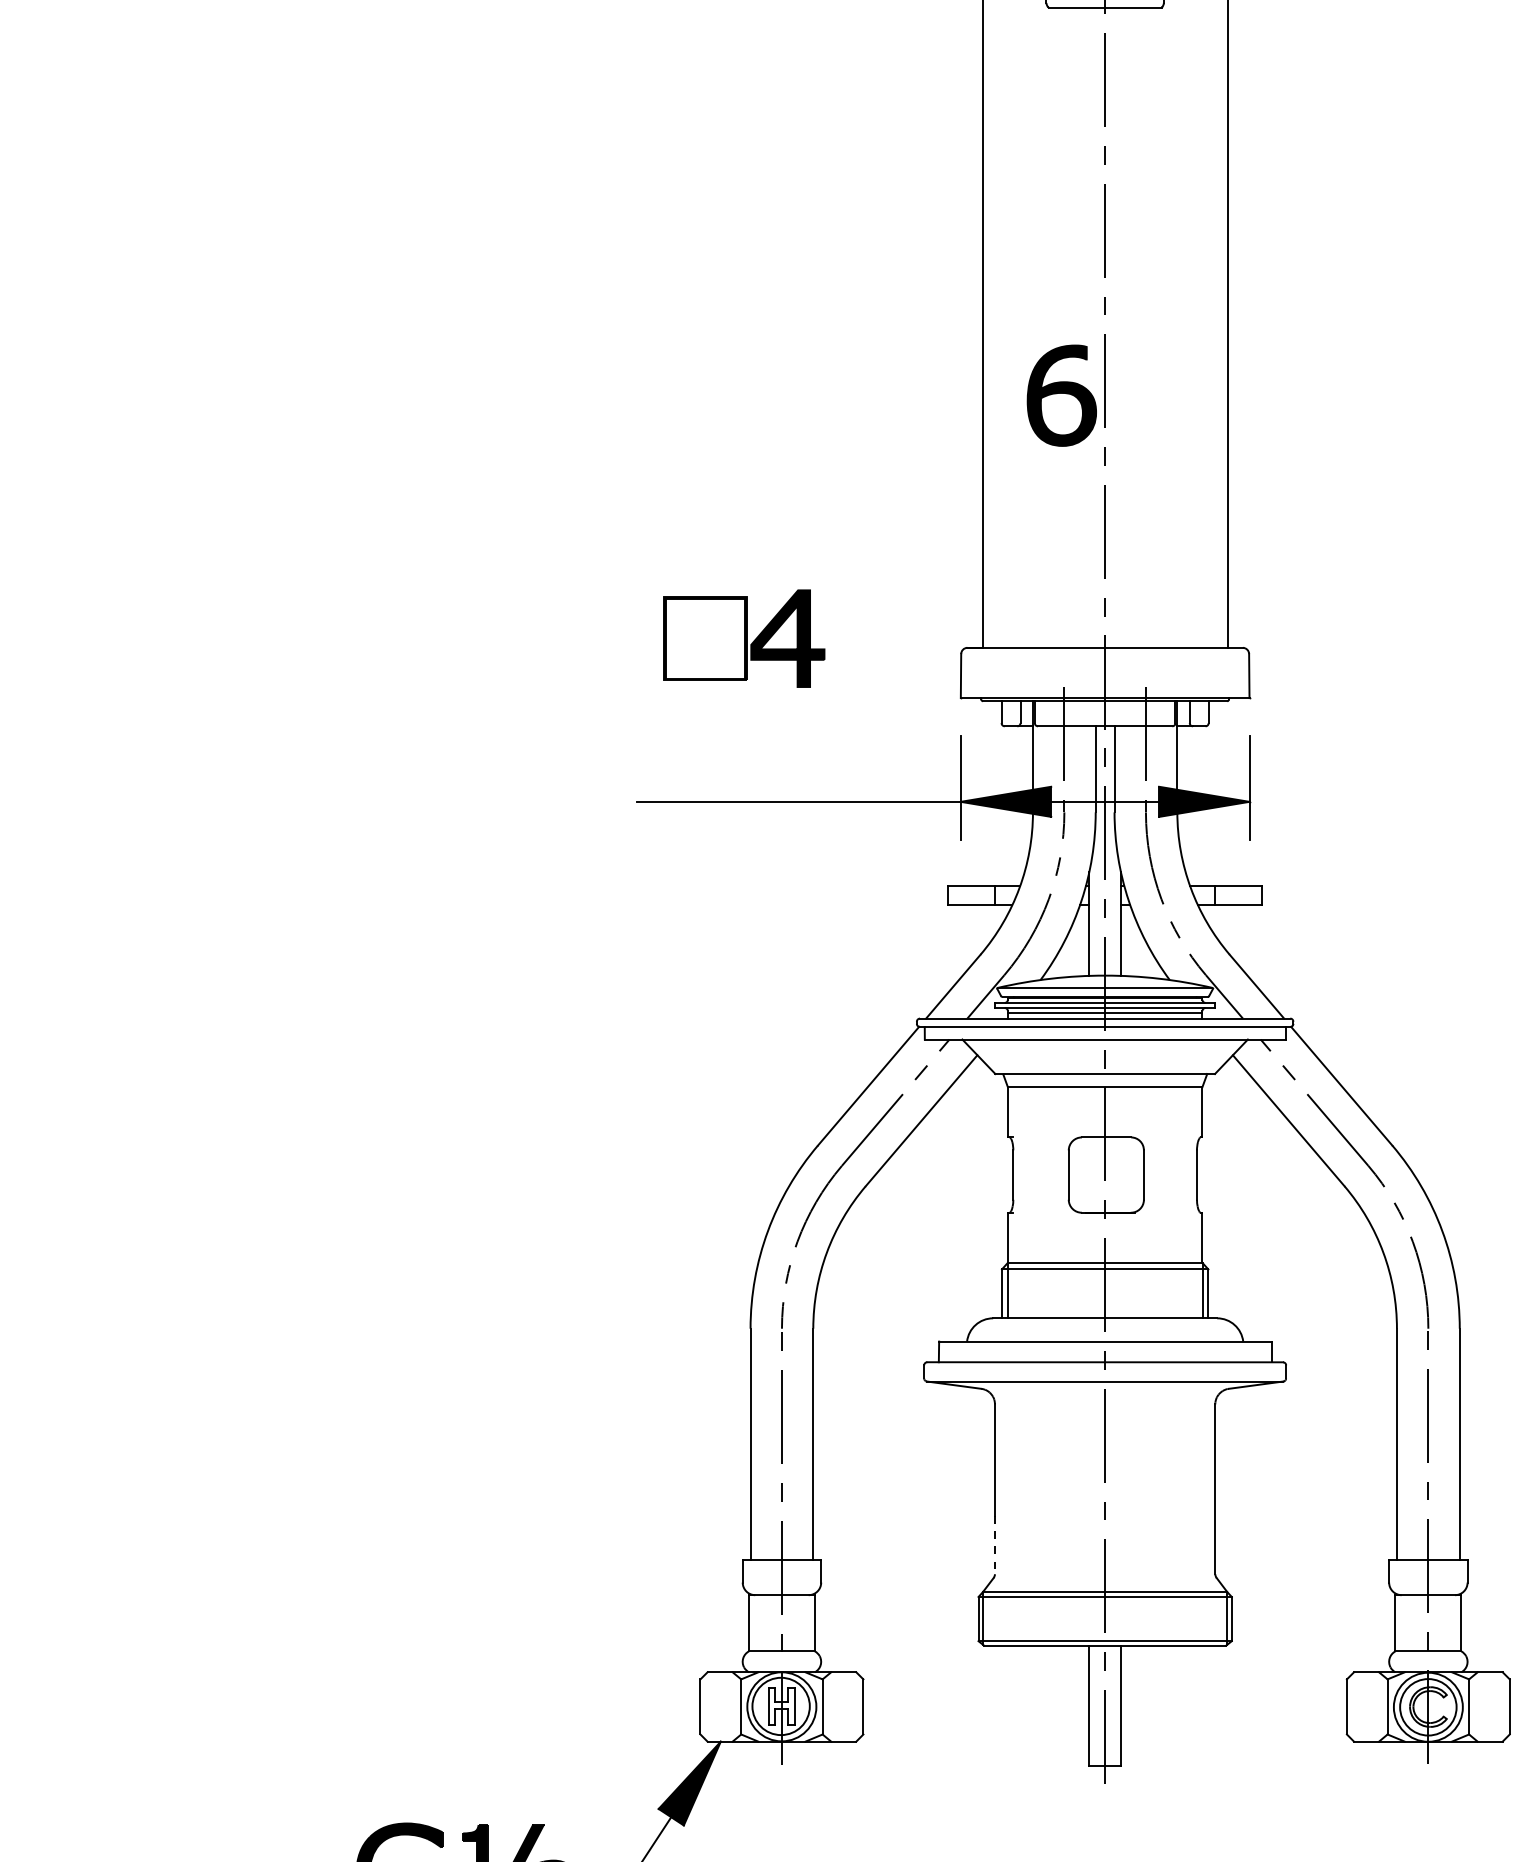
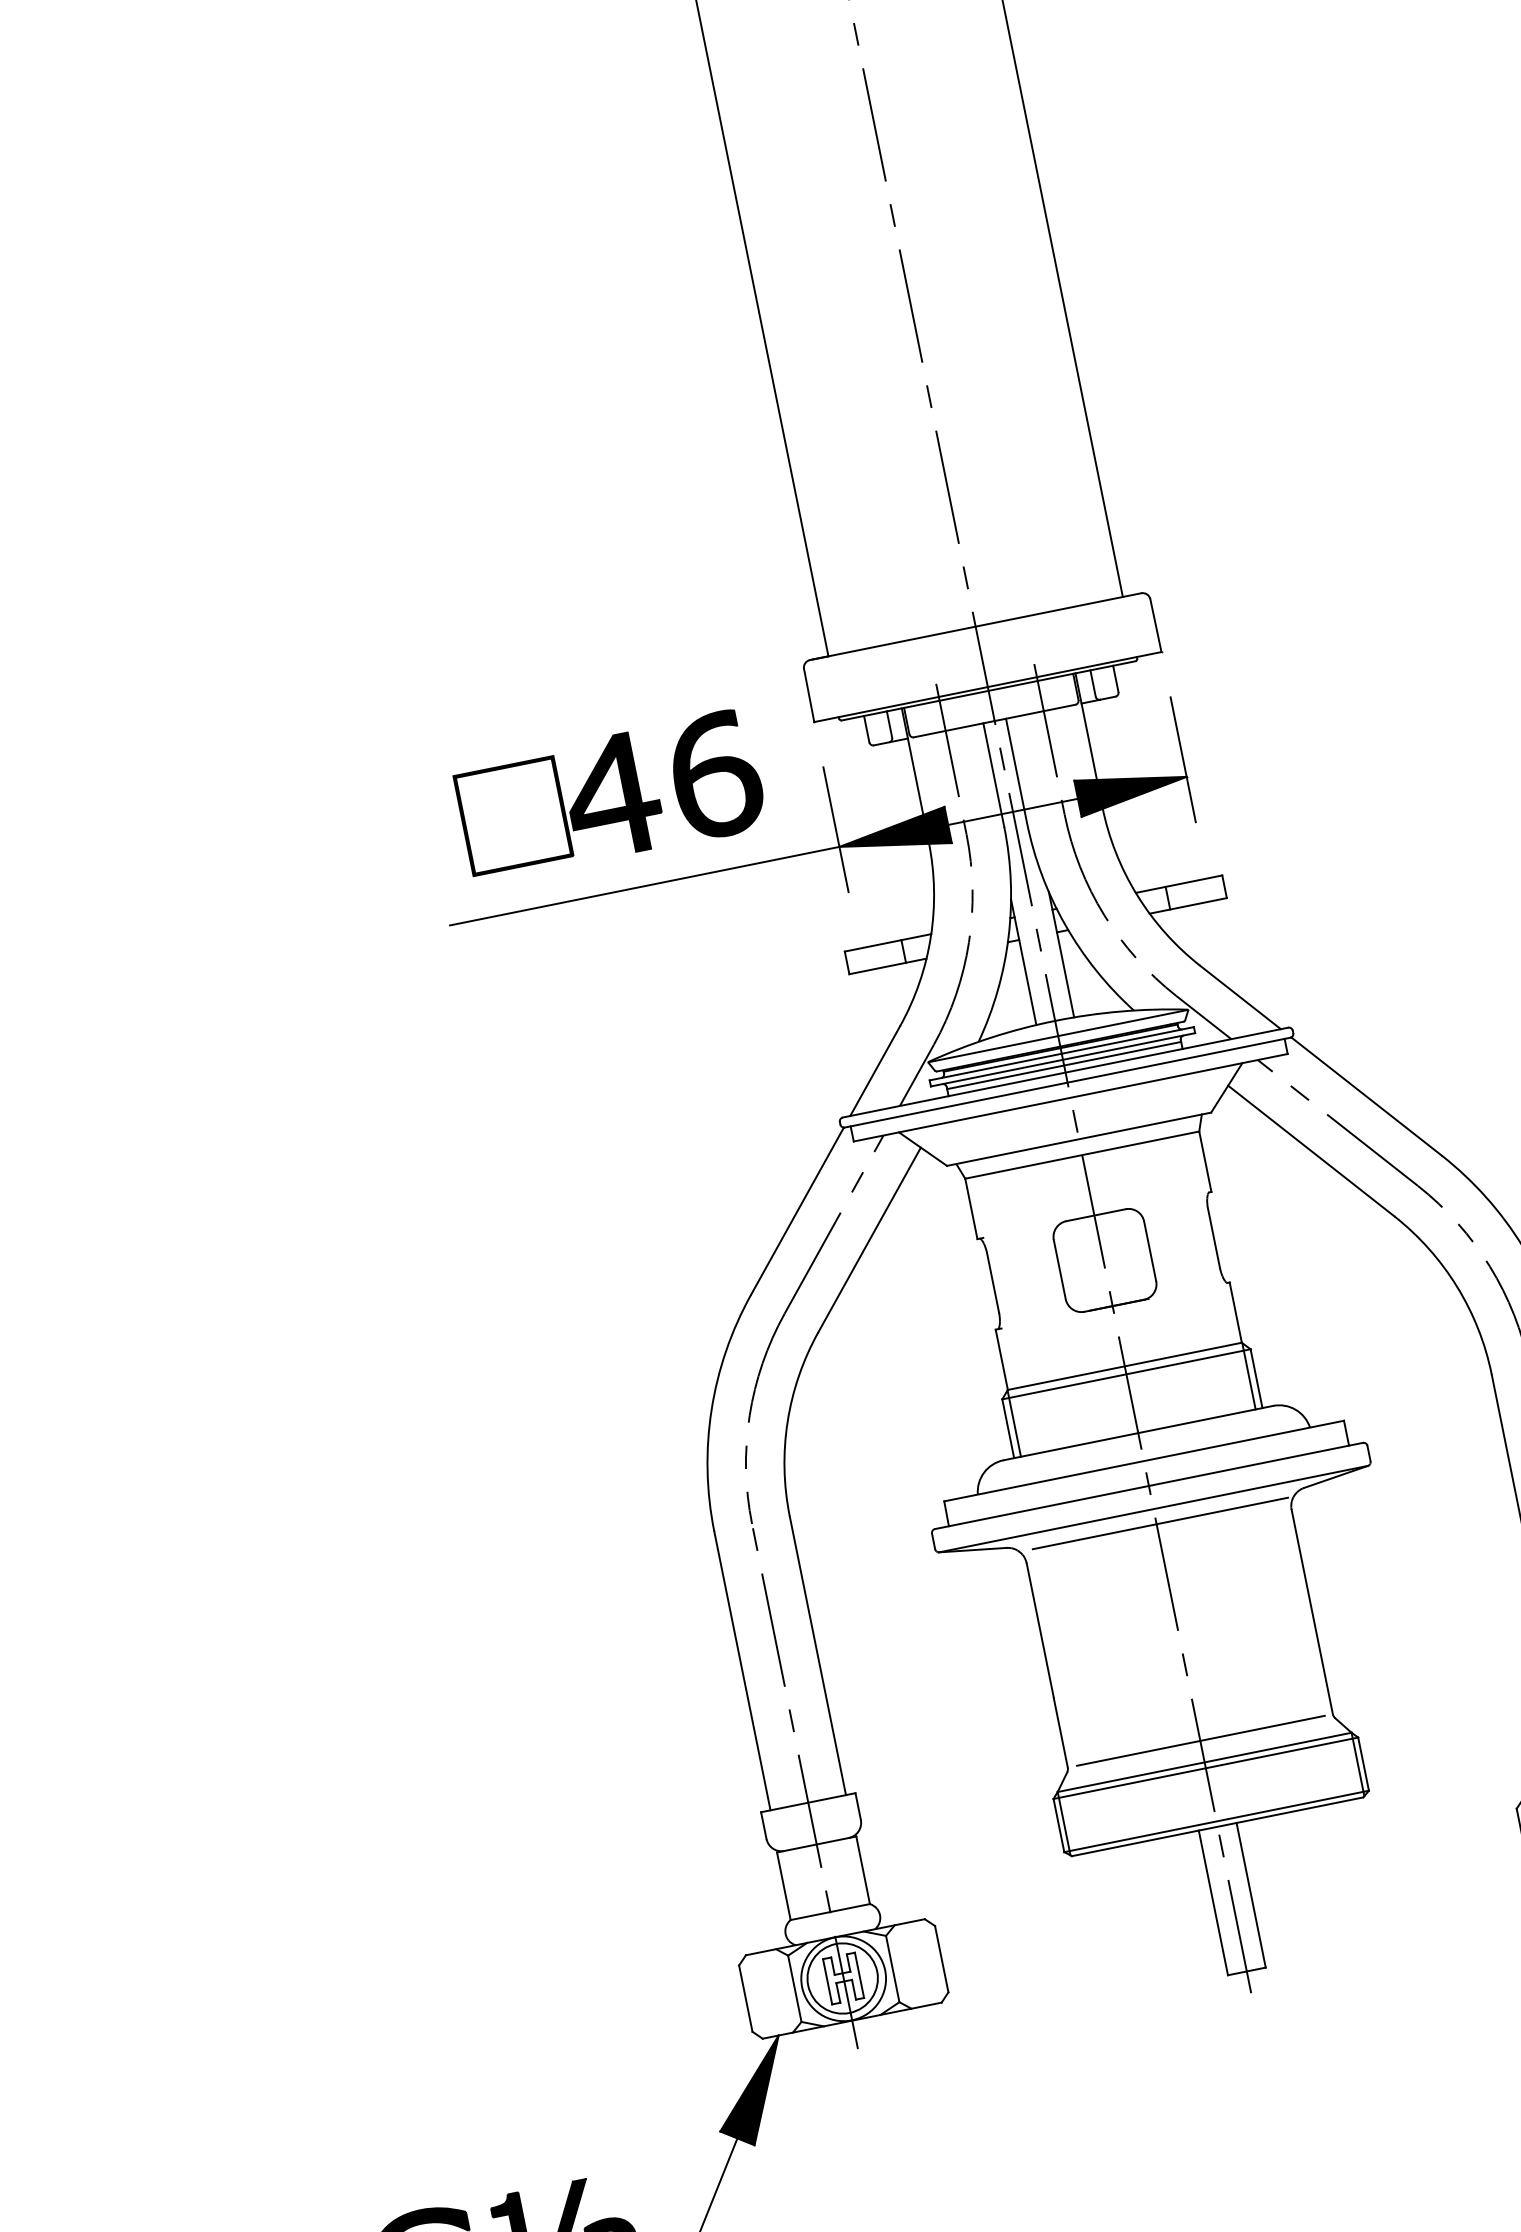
part: (1061, 395) -> (715, 775), moved
part: (744, 638) -> (560, 806), moved
line: (1108, 1394) -> (1160, 1523), added
line: (994, 1545) -> (1060, 1733), dashed -> solid
line: (1105, 1574) -> (1200, 1741), added

